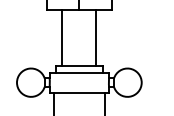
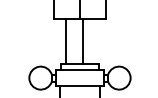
line: (95, 37) -> (82, 41), moved

